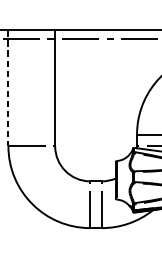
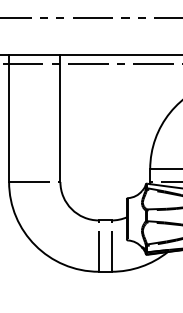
line: (8, 88) -> (9, 118), dashed -> solid

